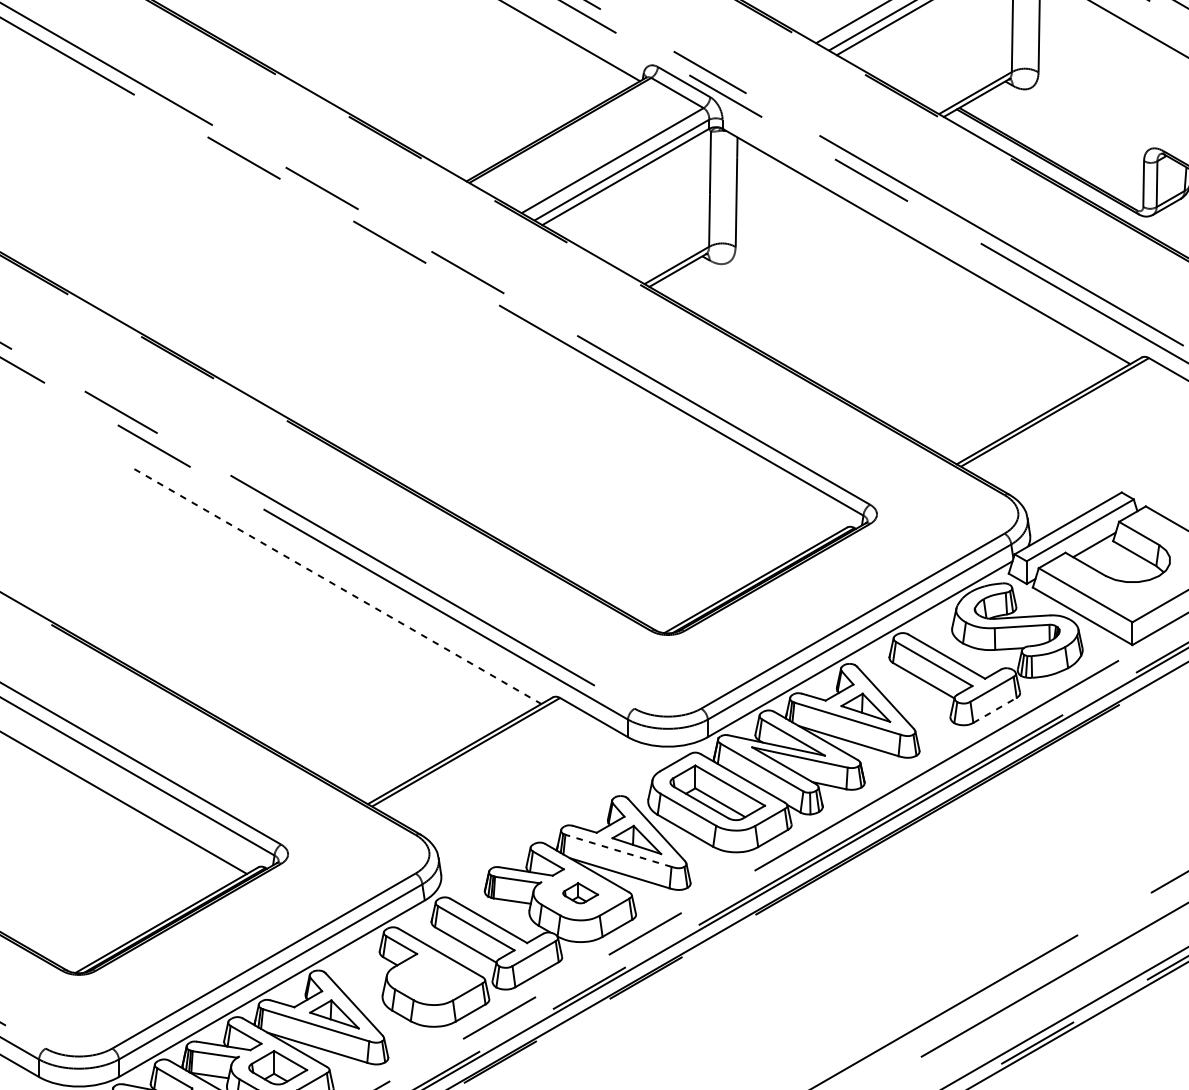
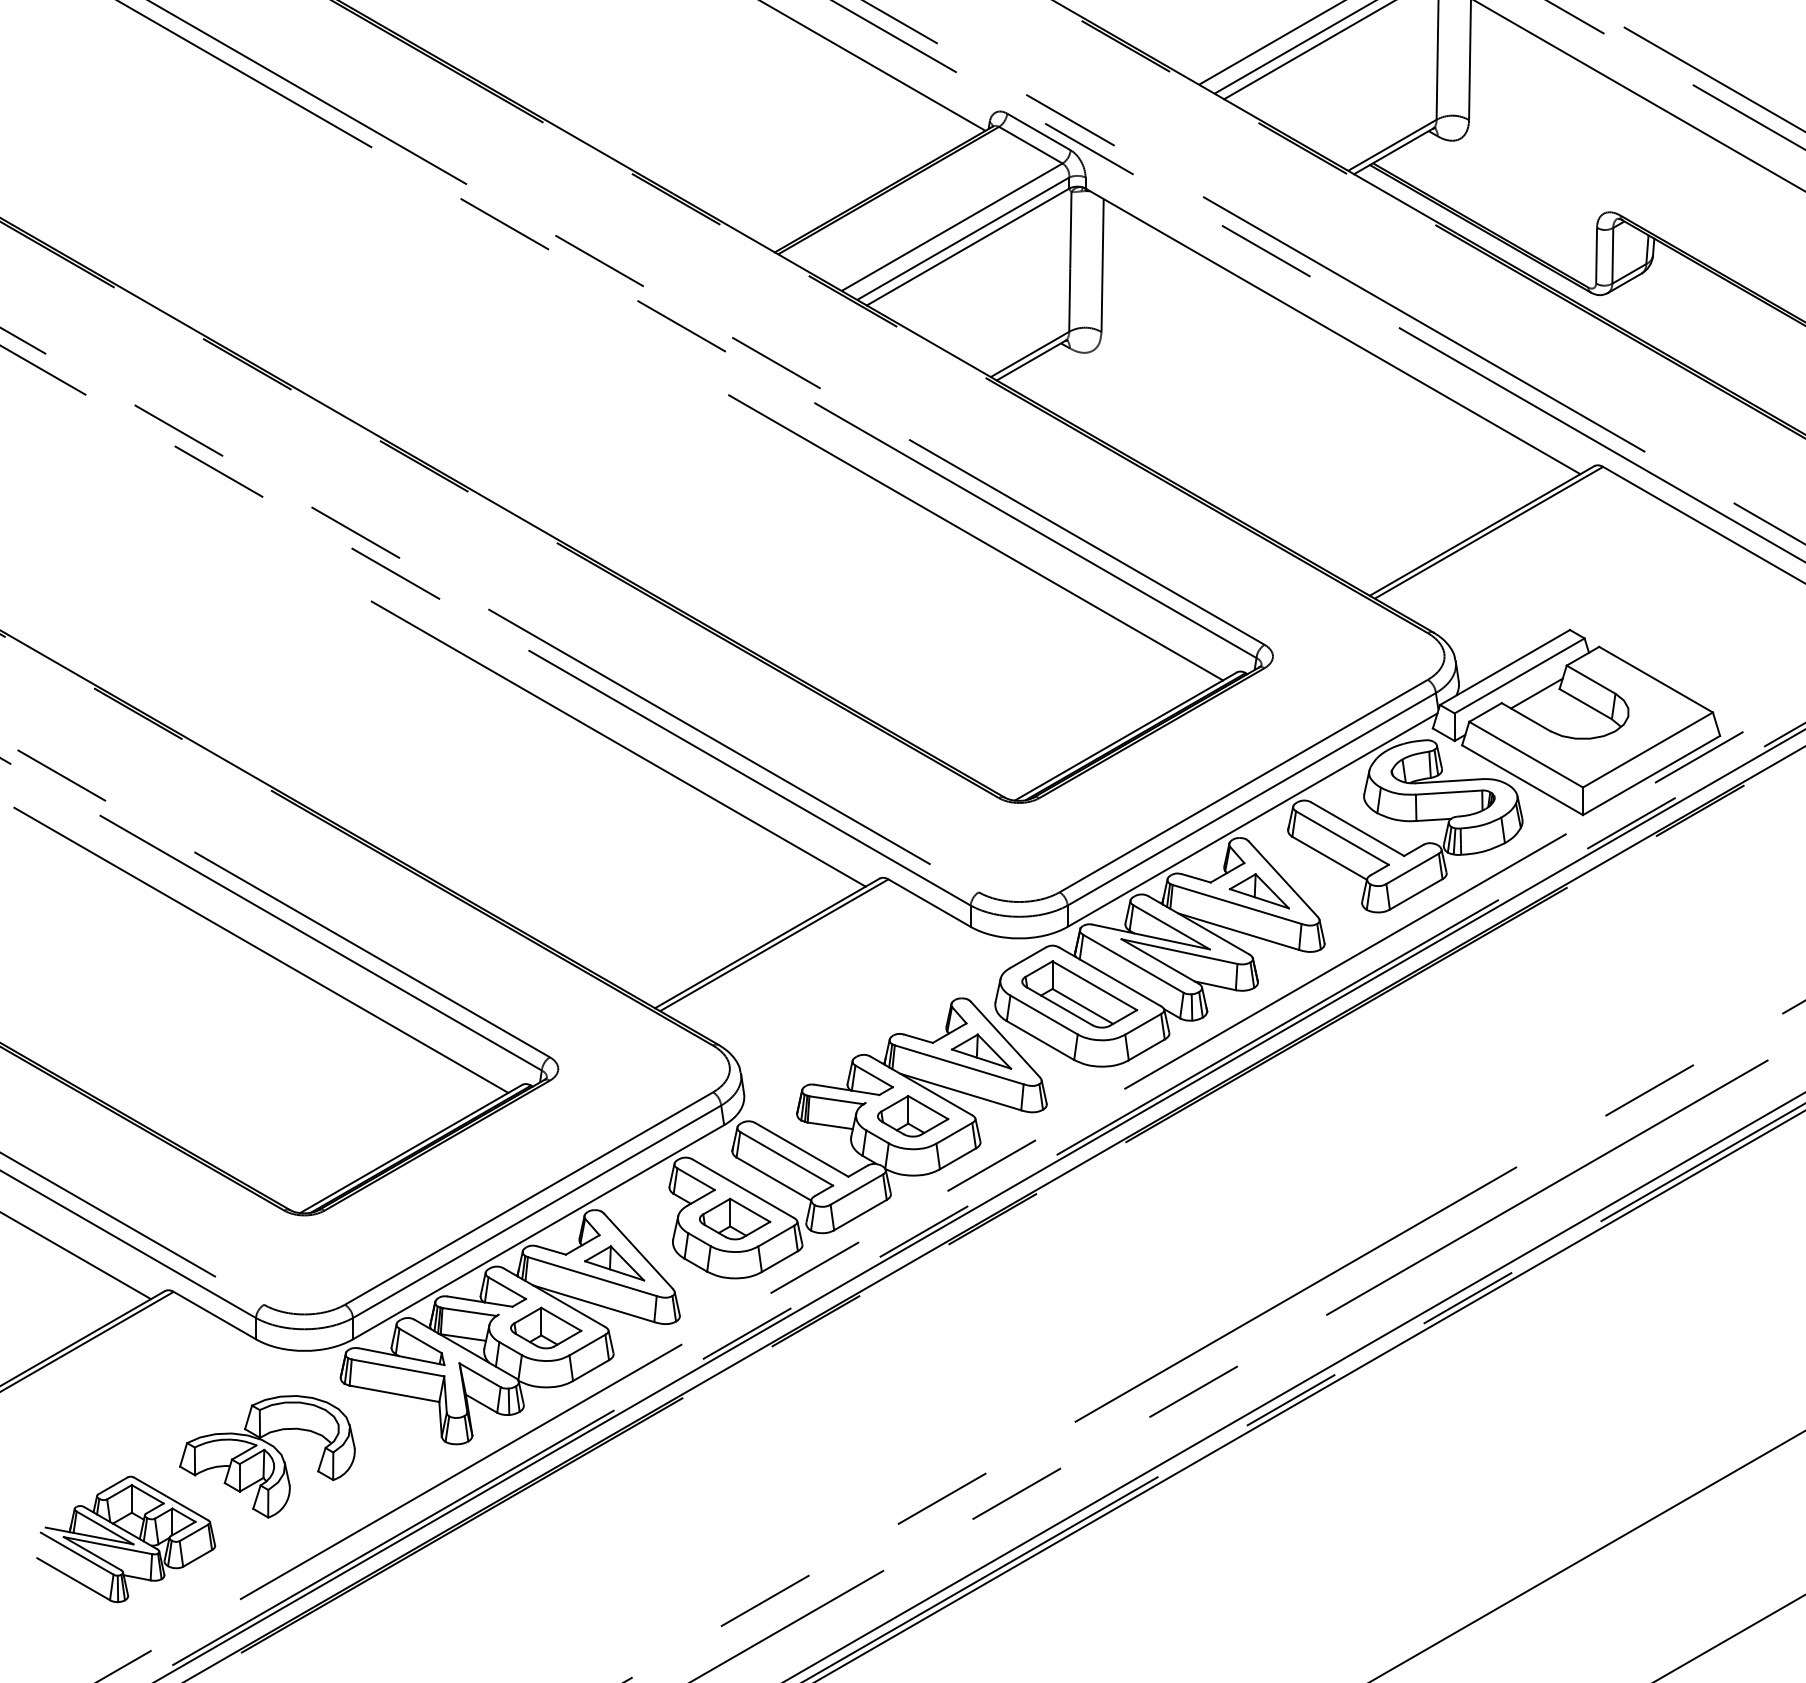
line: (632, 416) -> (976, 537), added
line: (338, 586) -> (619, 744), dashed -> solid
line: (995, 710) -> (1416, 894), dashed -> solid
line: (617, 850) -> (958, 1064), dashed -> solid
part: (580, 893) -> (913, 1116), size x1.67
part: (434, 977) -> (735, 1218), added

